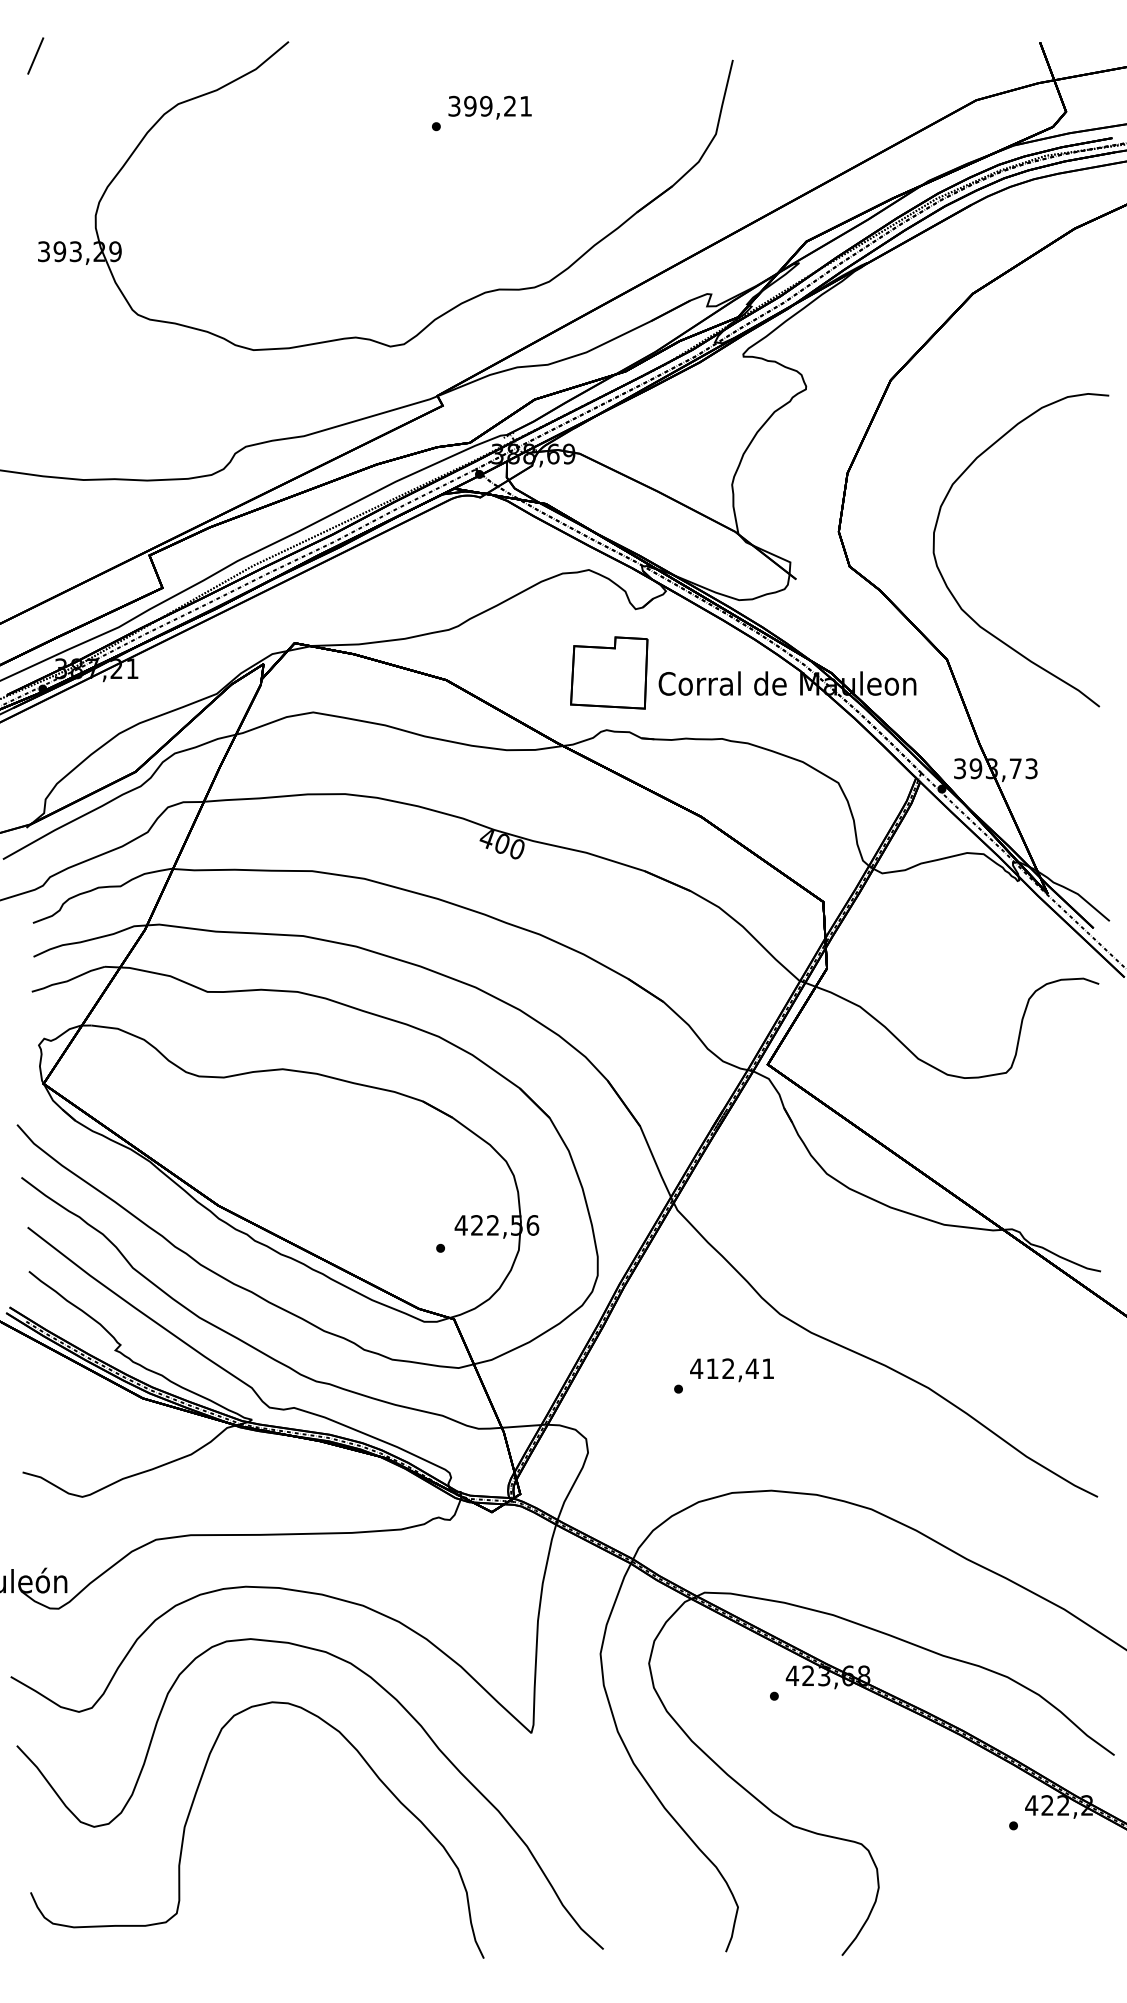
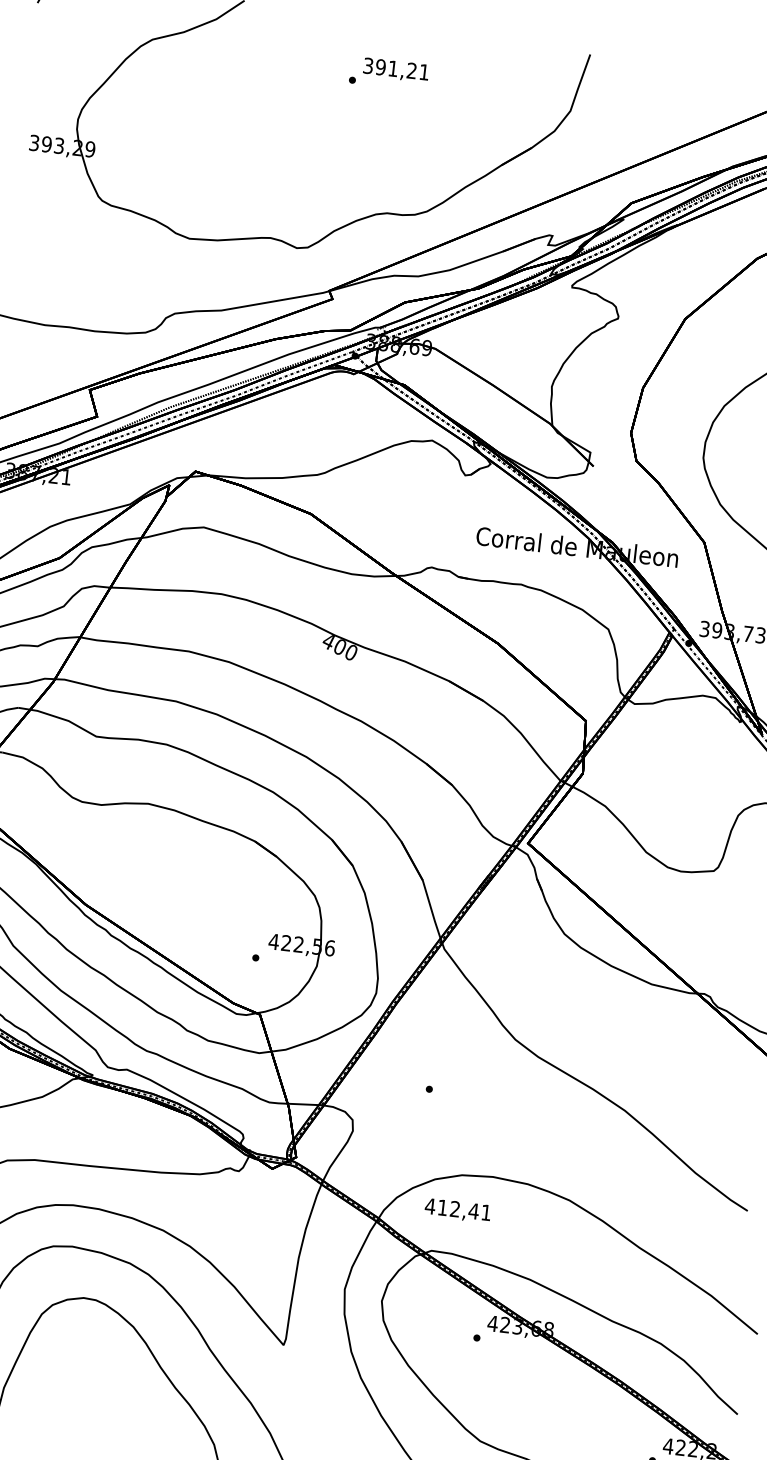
text: (486, 105) -> (393, 68), 399,21 -> 391,21
part: (609, 672) -> (439, 522), removed
text: (731, 1370) -> (457, 1210), moved

